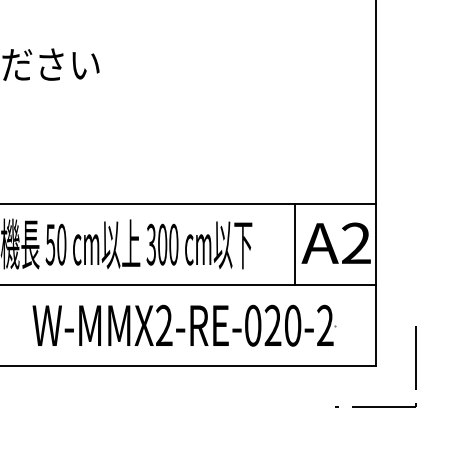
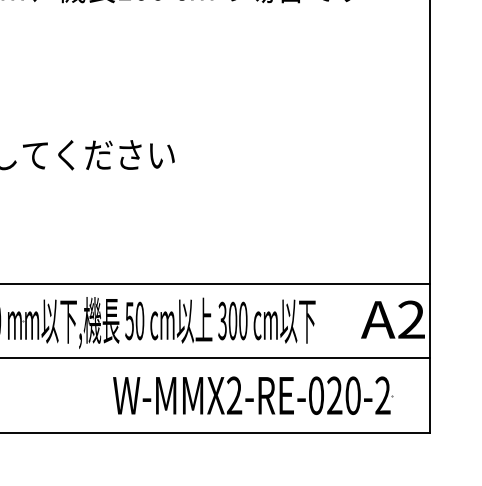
line: (294, 244) -> (354, 320), removed
part: (375, 405) -> (429, 469), removed

